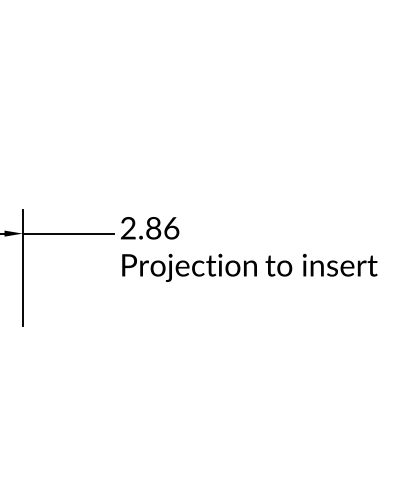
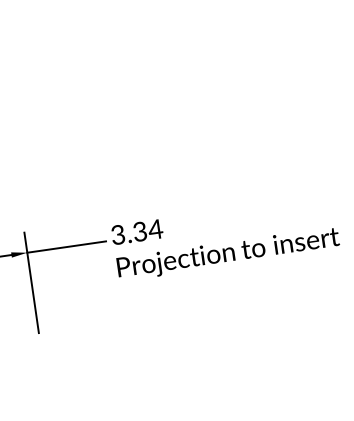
text: (149, 228) -> (136, 232), 2.86 -> 3.34

